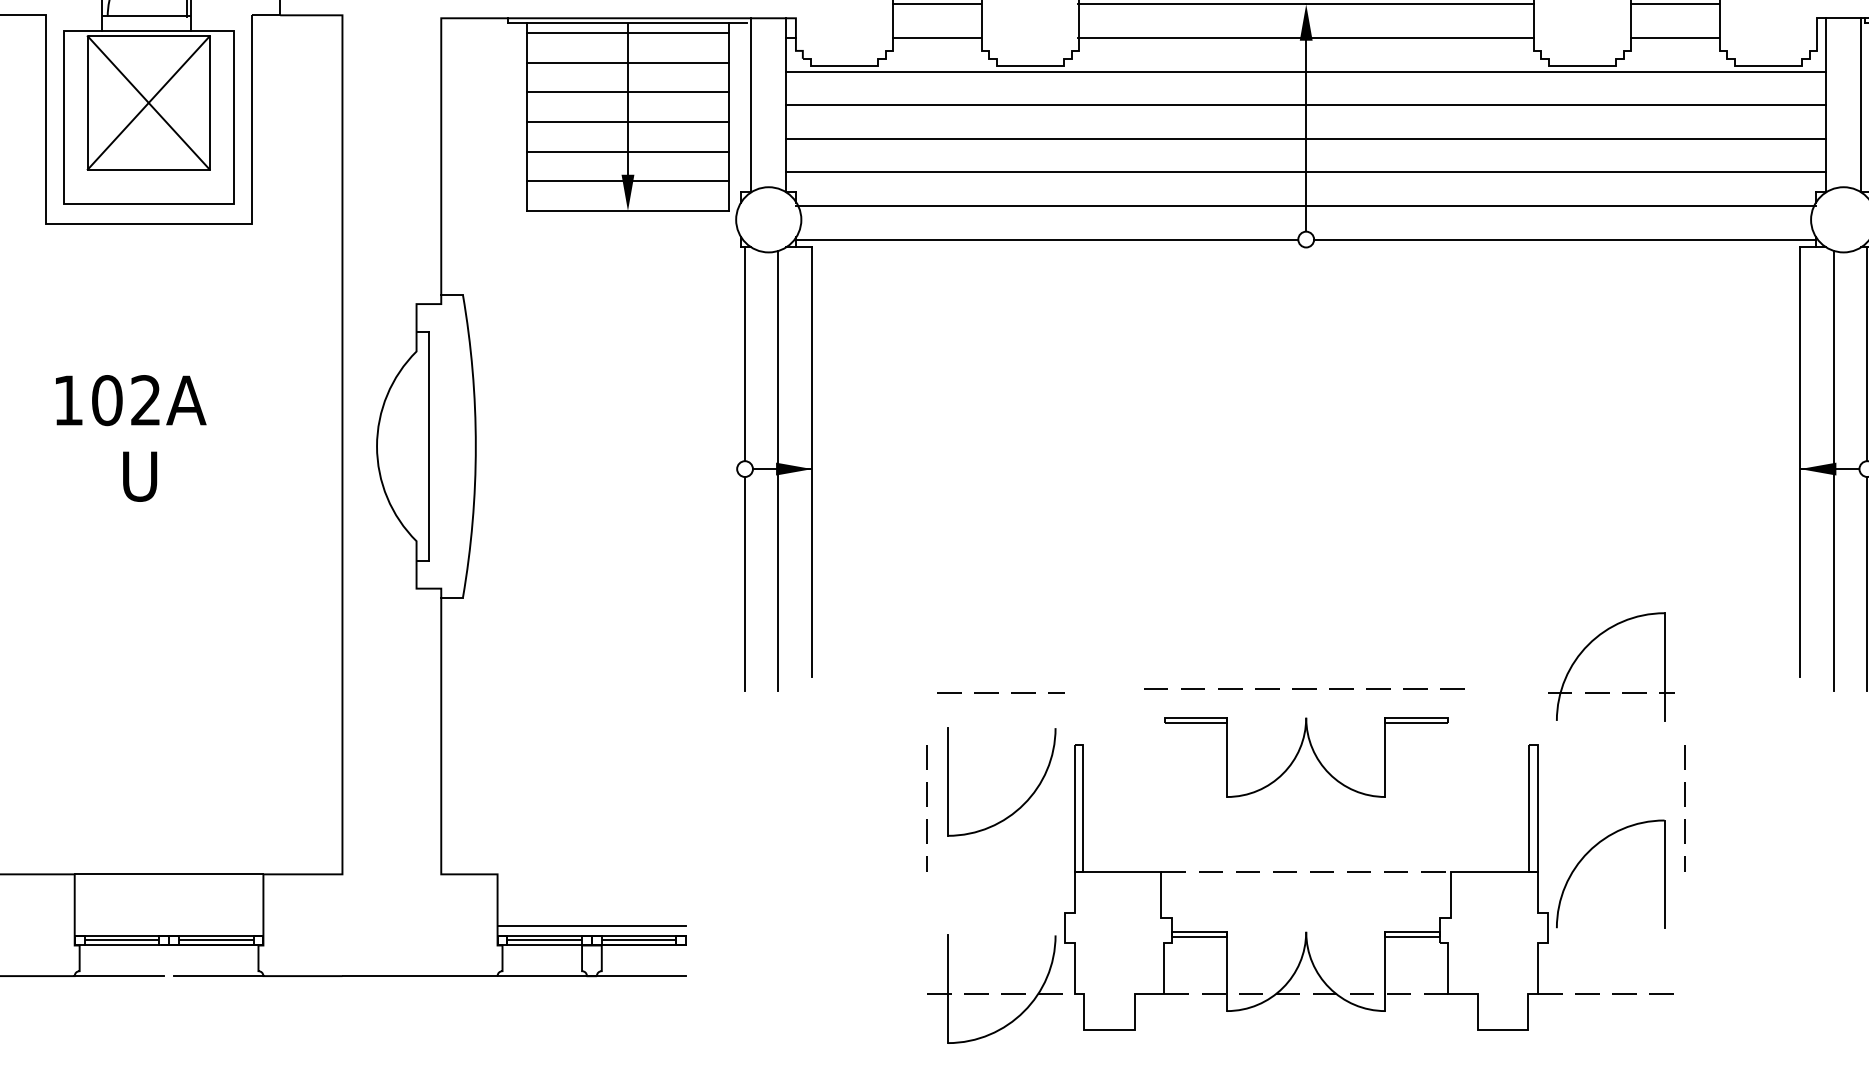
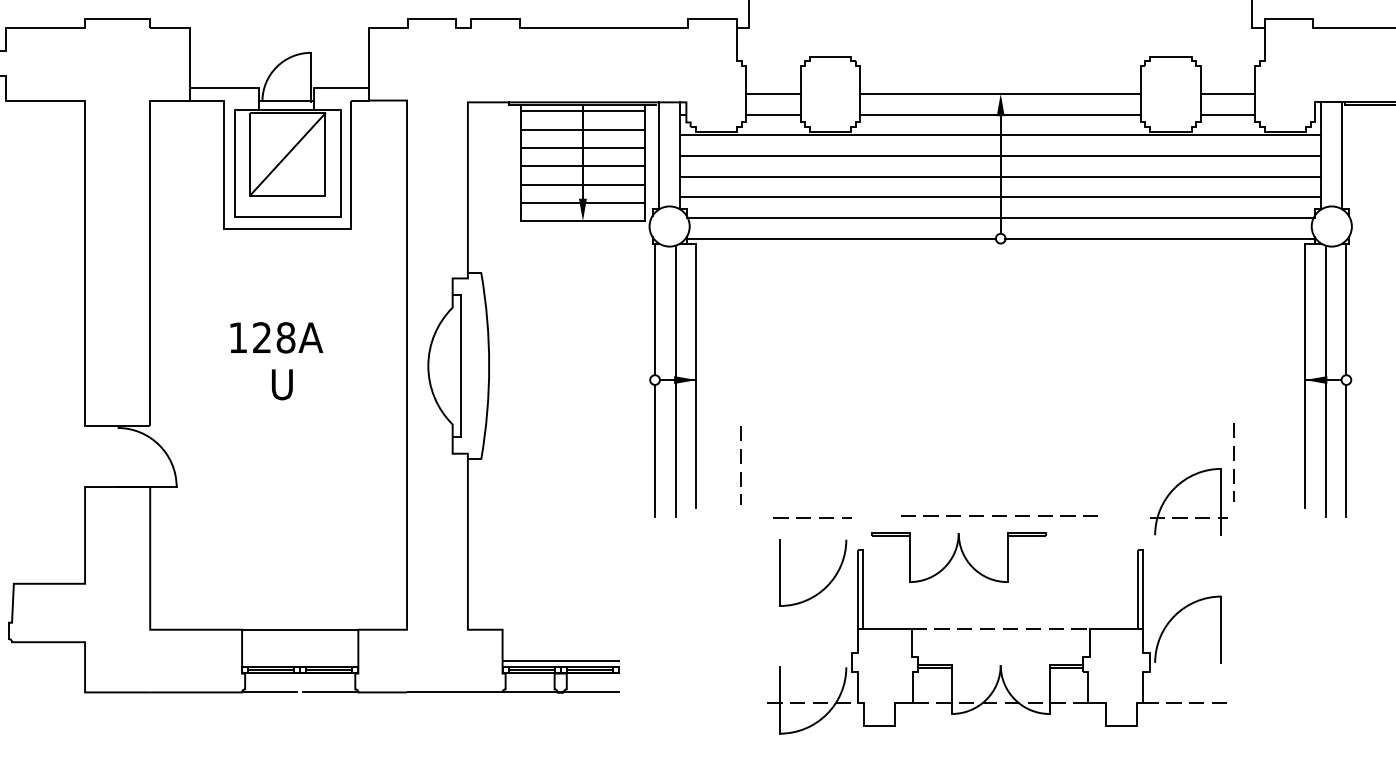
line: (148, 102) -> (287, 154), removed
text: (125, 399) -> (273, 337), 102A -> 128A
part: (1305, 757) -> (958, 557), moved
line: (925, 805) -> (740, 463), moved
line: (1684, 805) -> (1233, 460), moved

